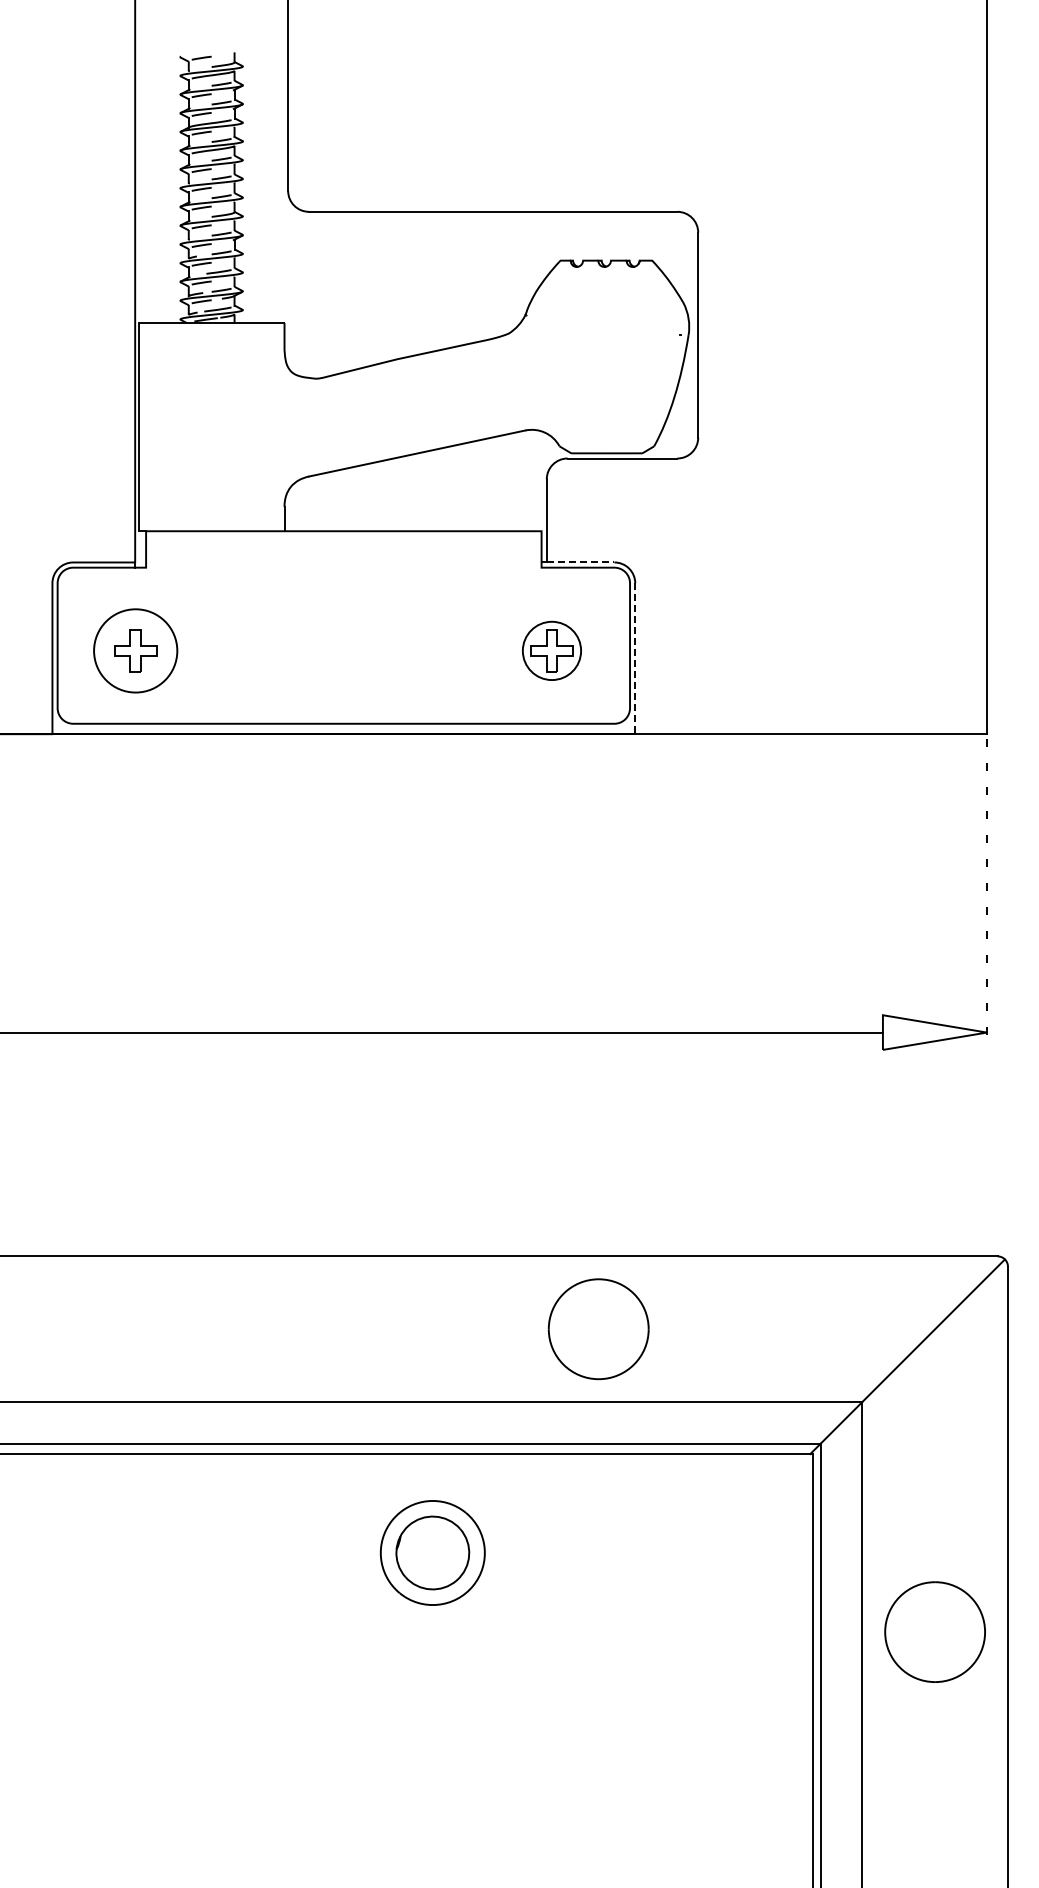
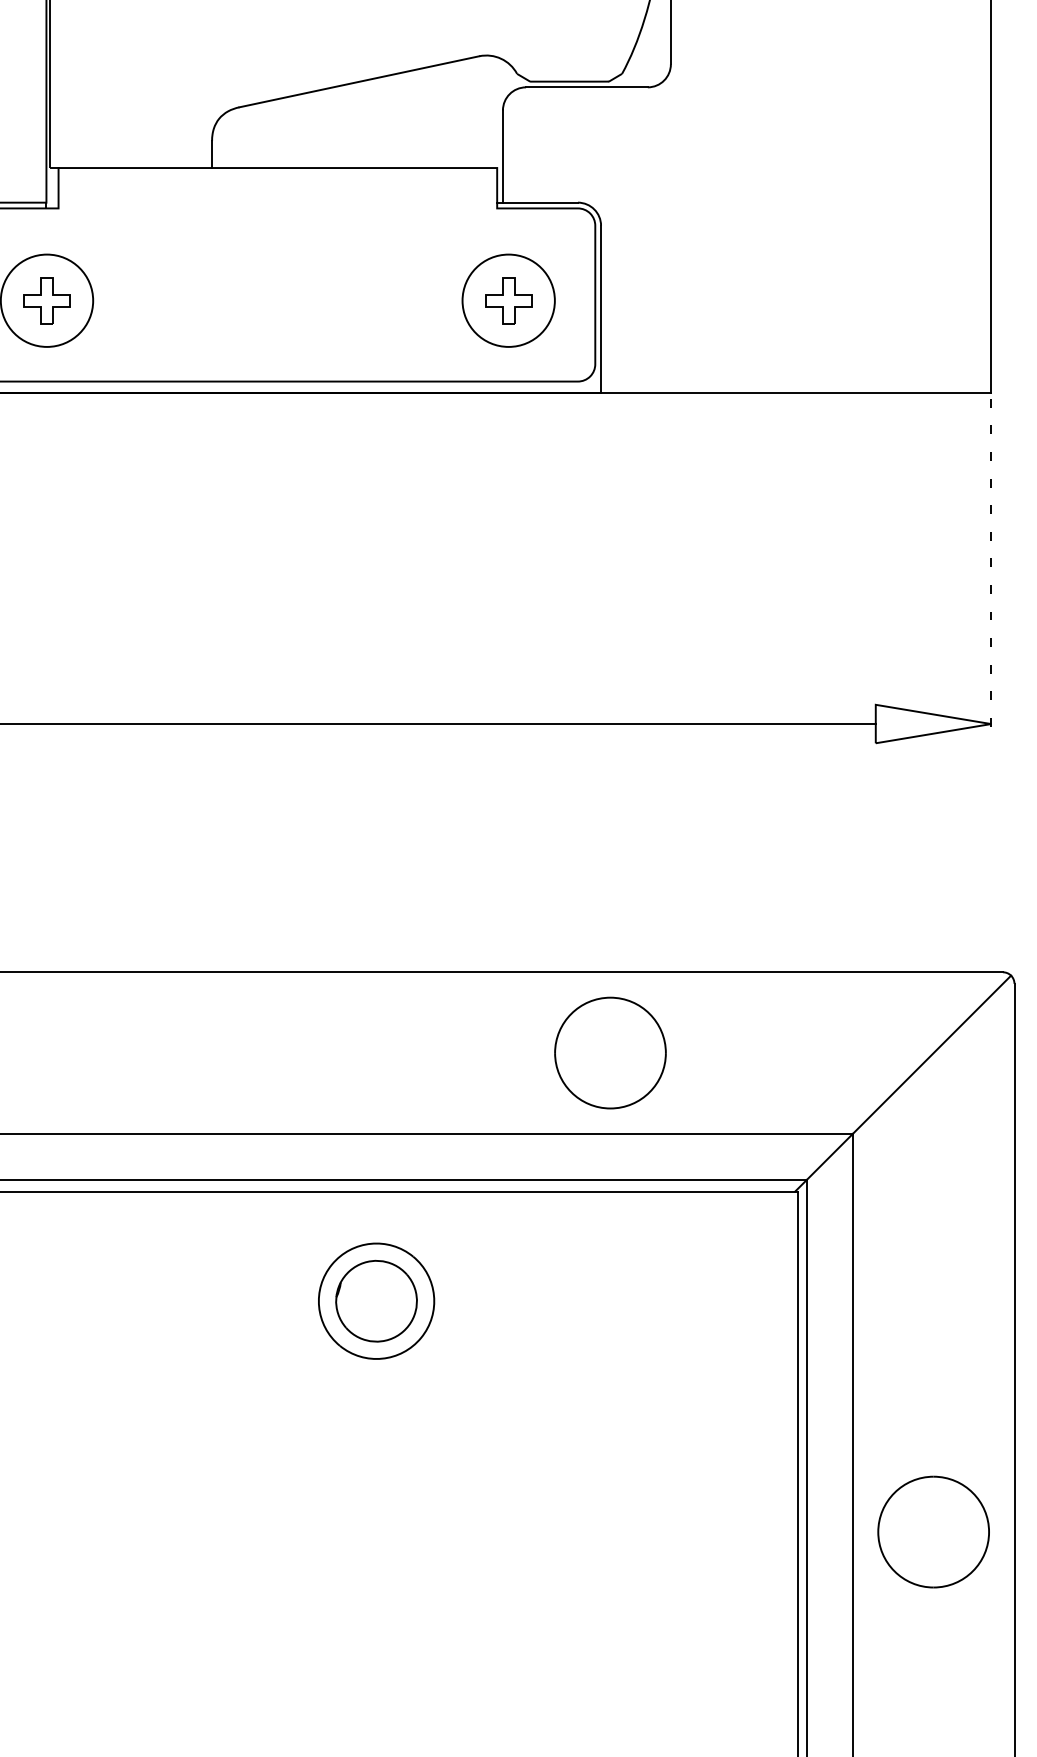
line: (580, 562) -> (540, 202), dashed -> solid
circle: (551, 650) -> (508, 300), size x1.43
line: (635, 659) -> (601, 310), dashed -> solid
part: (598, 1329) -> (610, 1053), moved
part: (934, 1631) -> (932, 1531), moved

